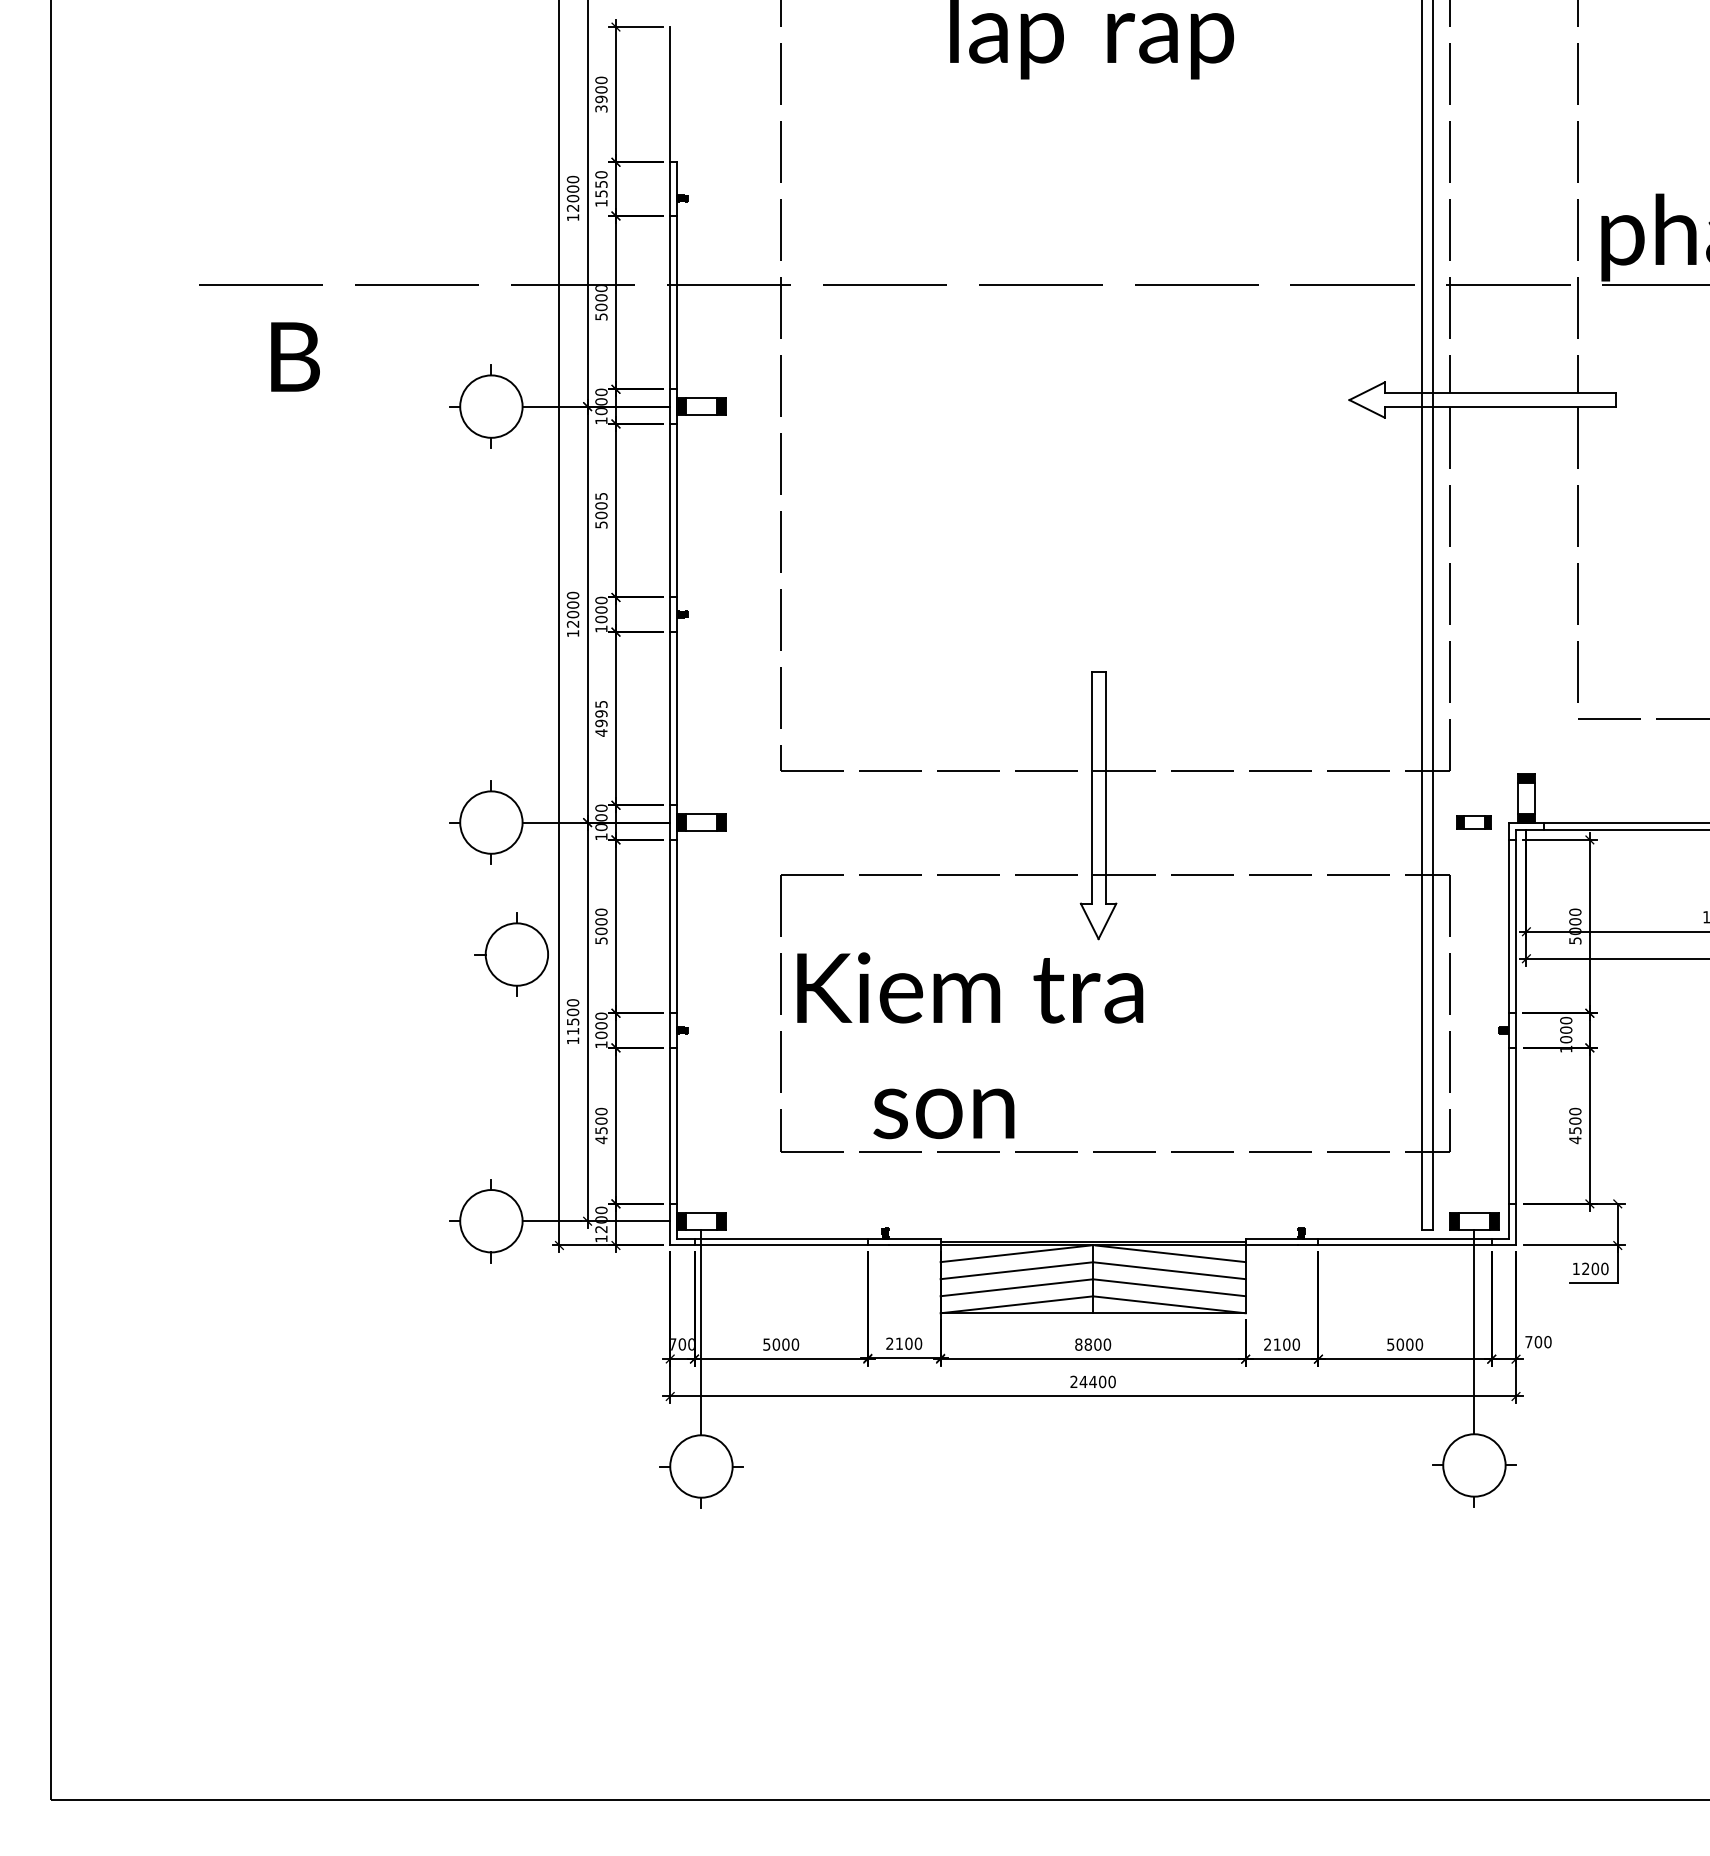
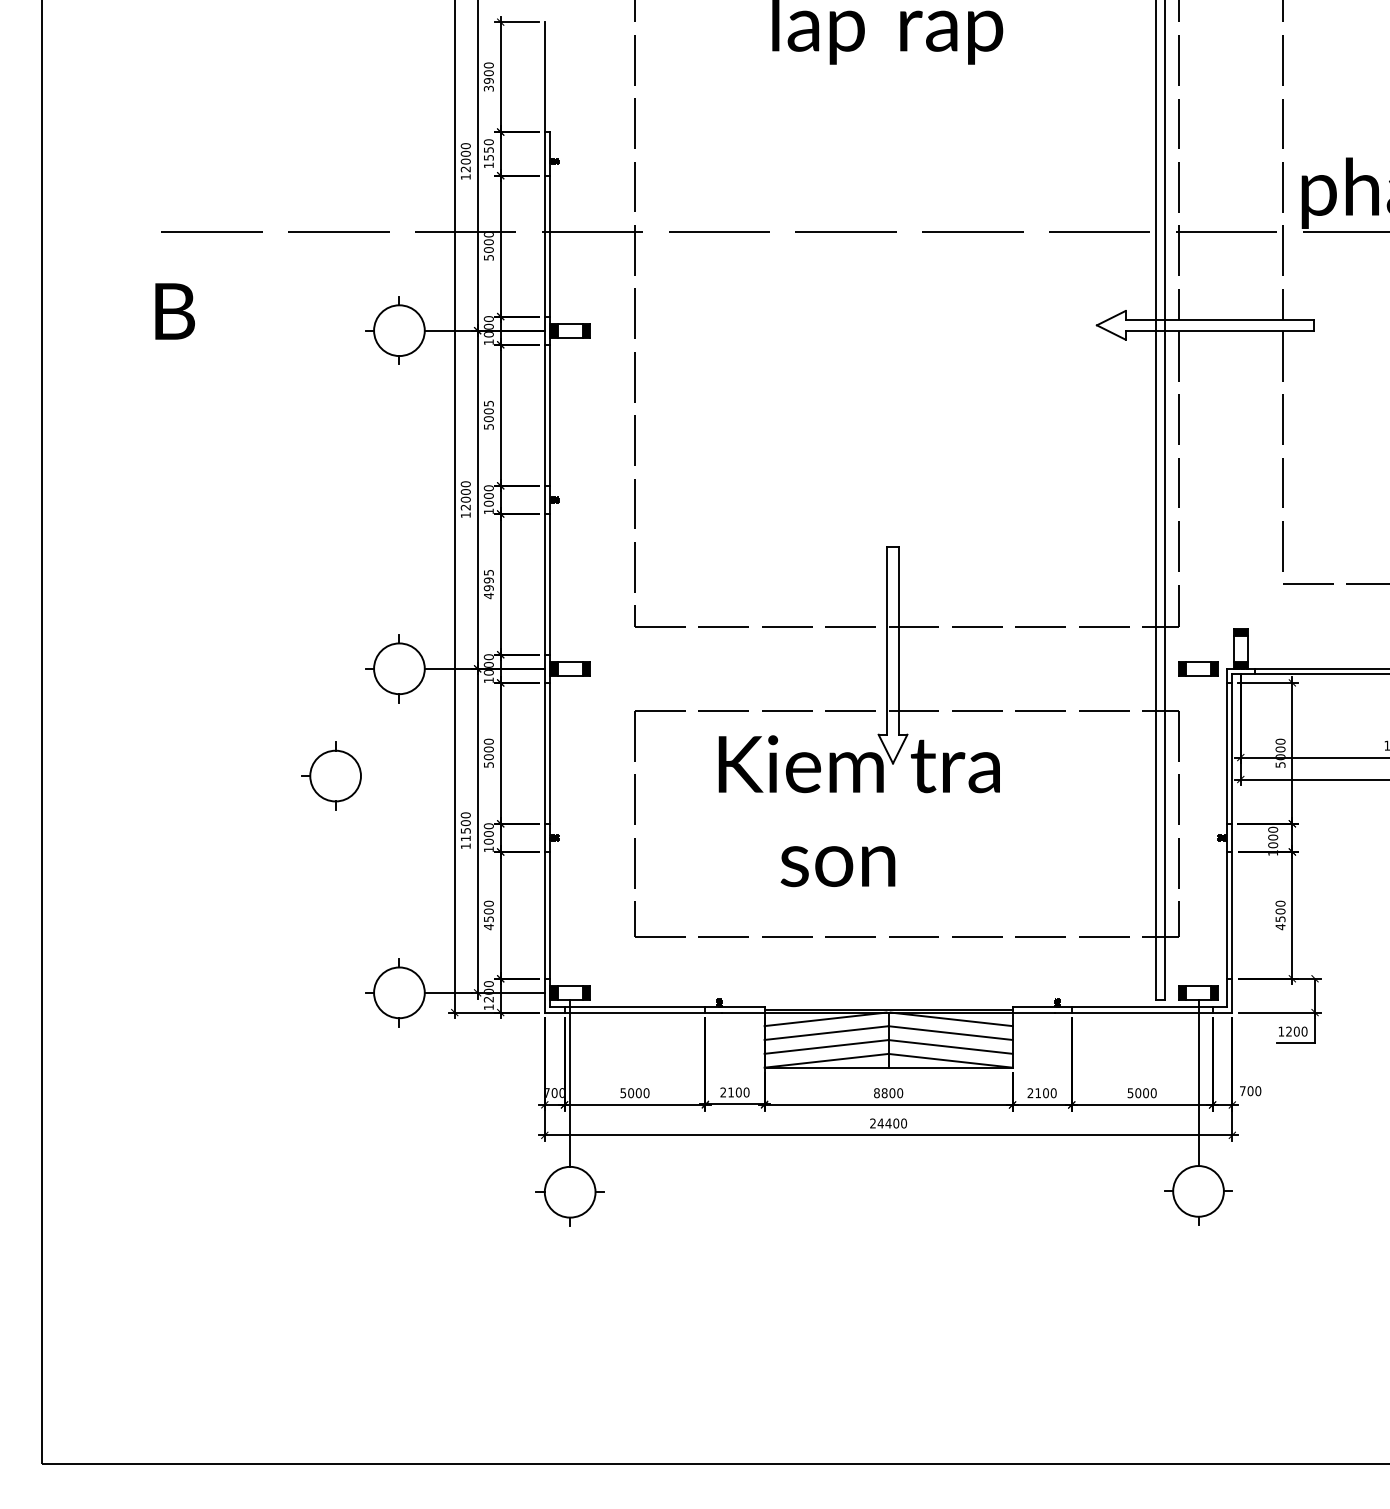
text: (295, 356) -> (175, 311), moved
part: (1474, 822) -> (1198, 668), size x1.43
part: (511, 954) -> (331, 776), moved
text: (970, 1045) -> (859, 810), moved

